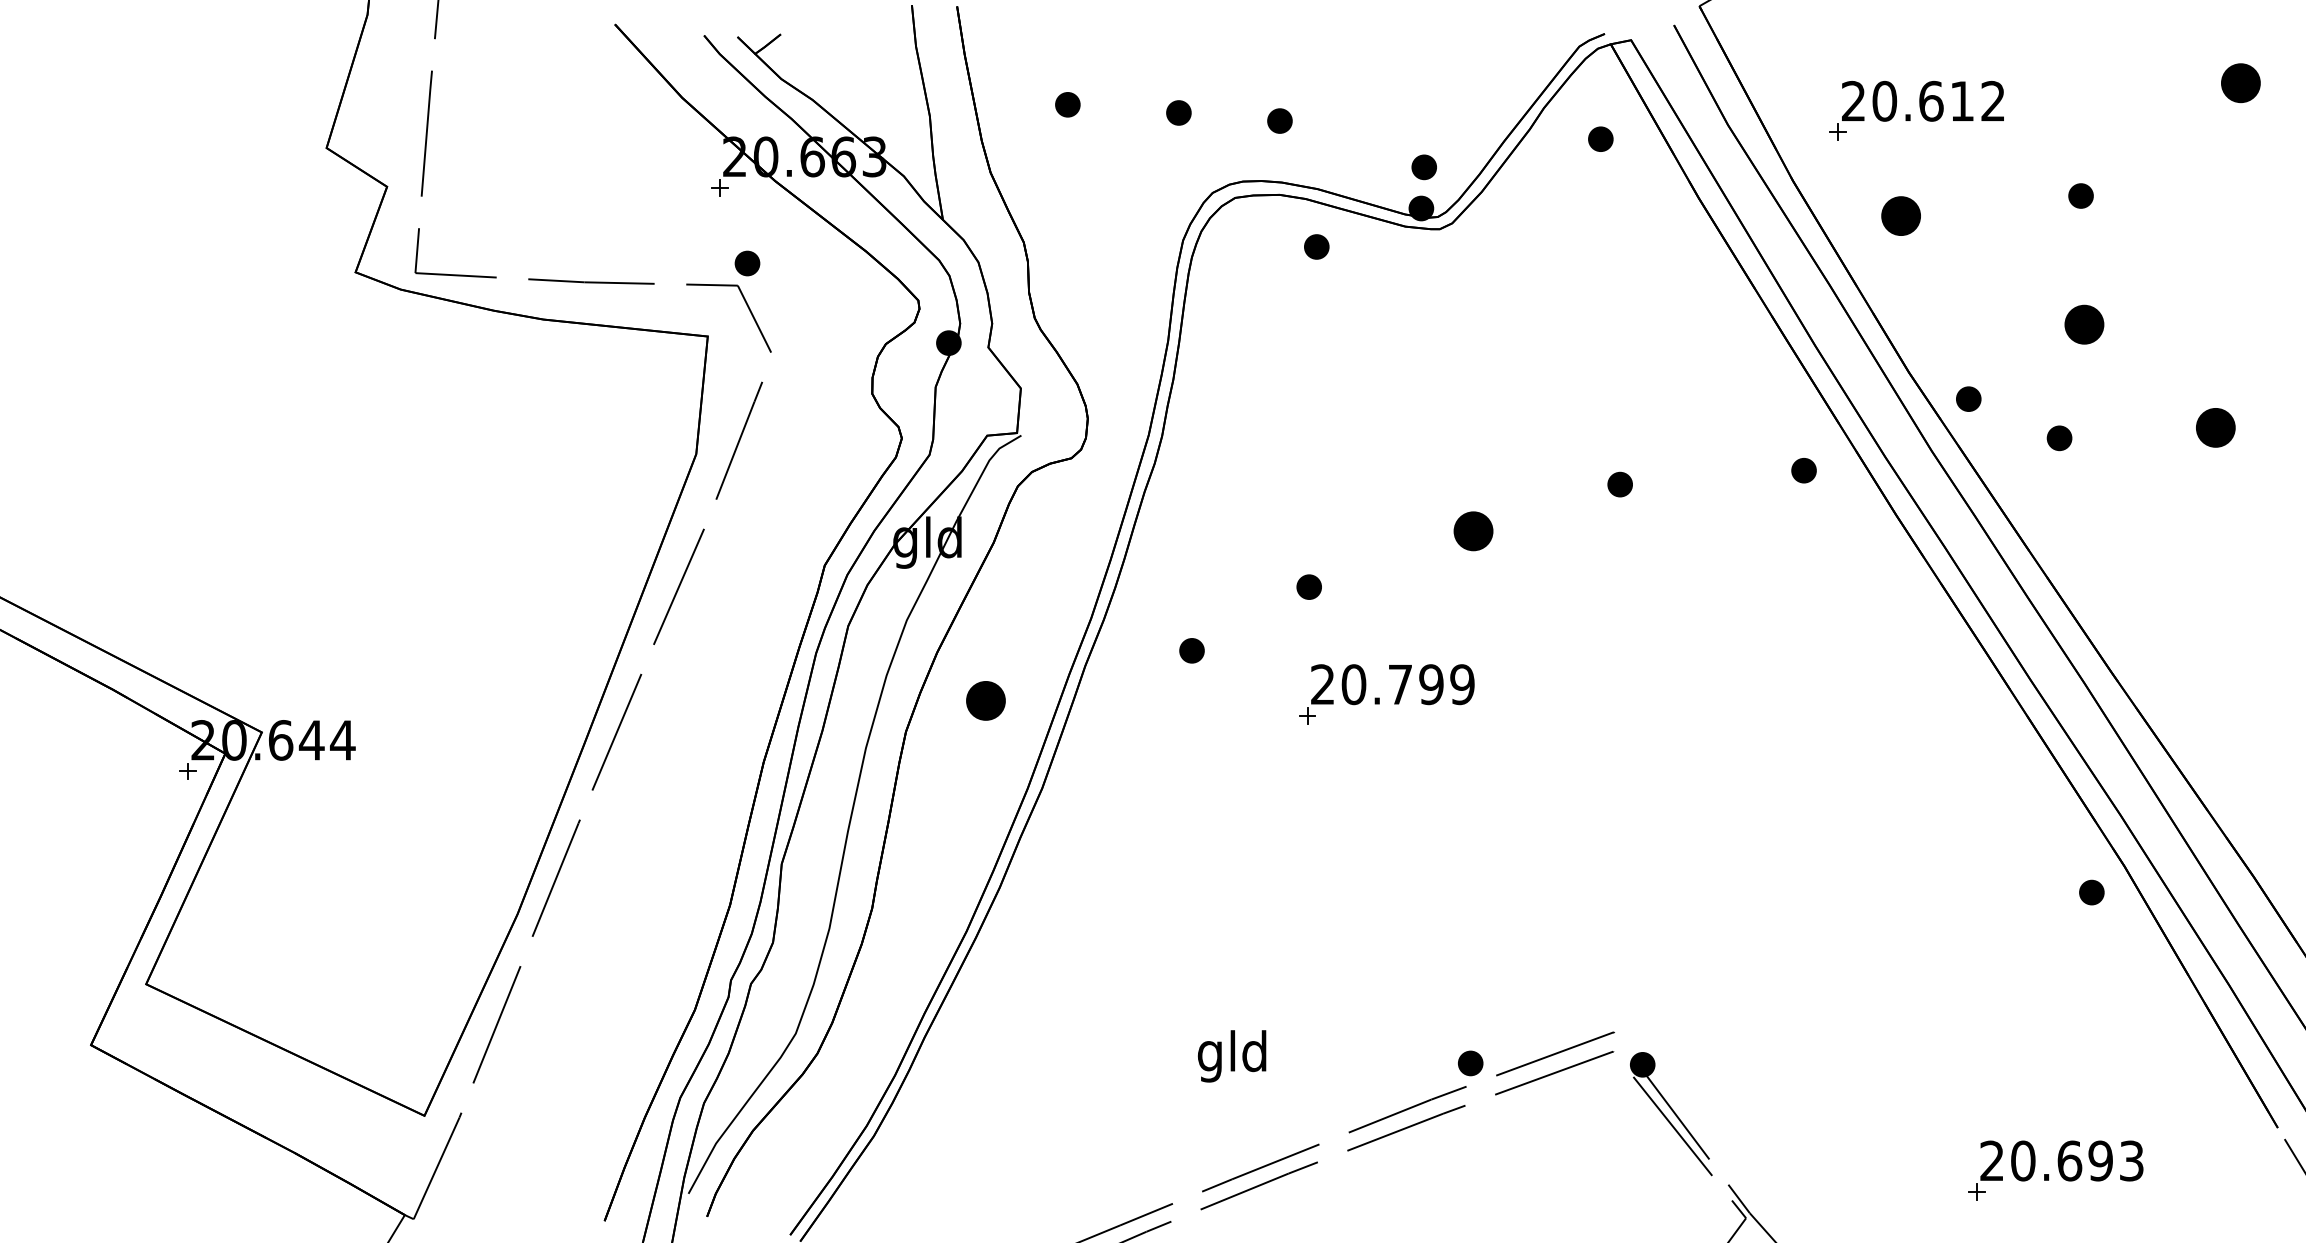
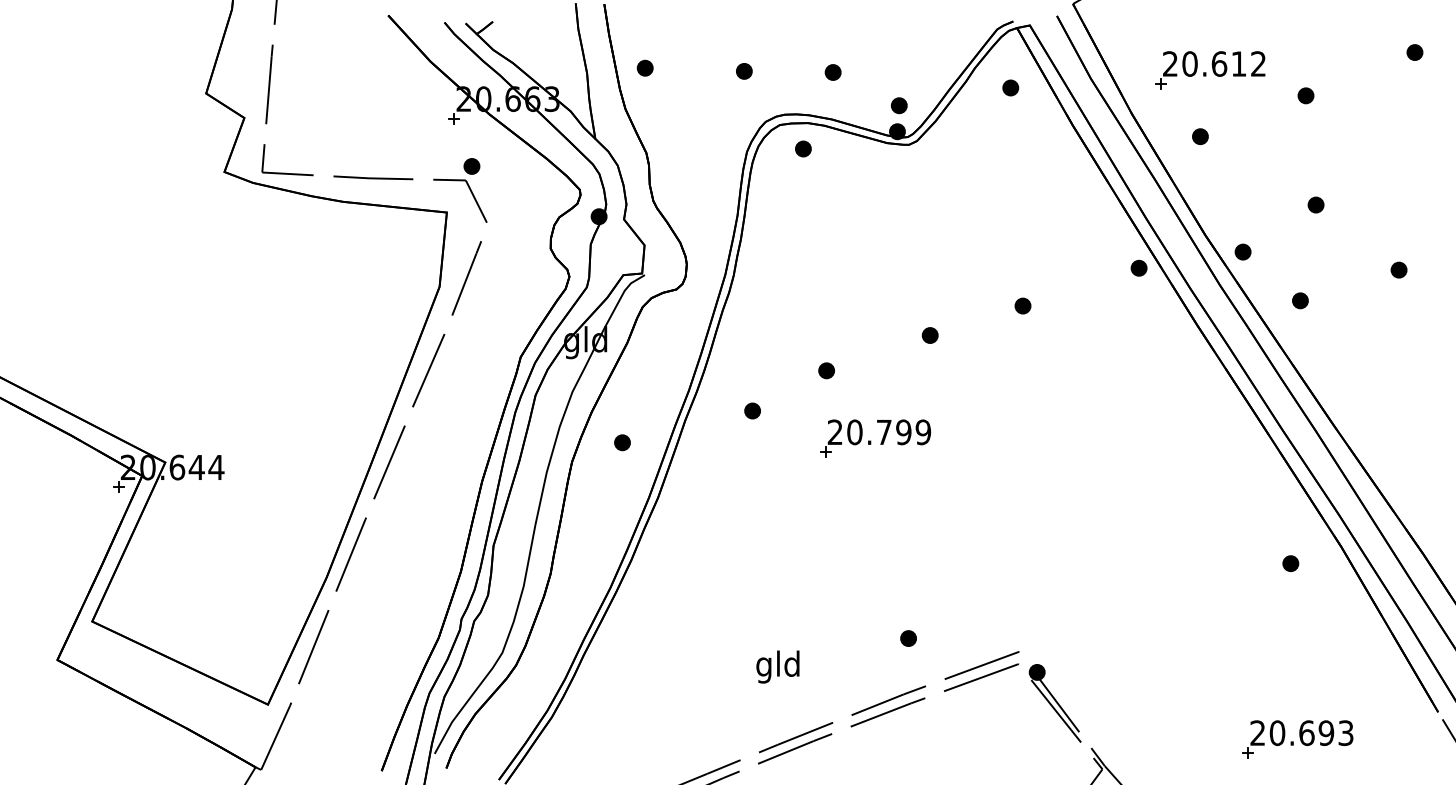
part: (2240, 83) -> (1414, 52), size x0.62
part: (1066, 103) -> (644, 67), moved
part: (1278, 121) -> (832, 72), moved
part: (2080, 195) -> (1305, 95), moved
part: (1901, 216) -> (1200, 136), size x0.62
part: (1316, 246) -> (803, 148), moved
part: (2083, 323) -> (1315, 204), size x0.62
part: (2214, 426) -> (1398, 269), size x0.62
part: (2059, 437) -> (1300, 300), moved
part: (1803, 469) -> (1138, 267), moved
part: (1472, 531) -> (929, 335), size x0.62
part: (985, 700) -> (622, 442), size x0.62
part: (2091, 892) -> (1290, 563), moved
part: (1470, 1063) -> (908, 638), moved

